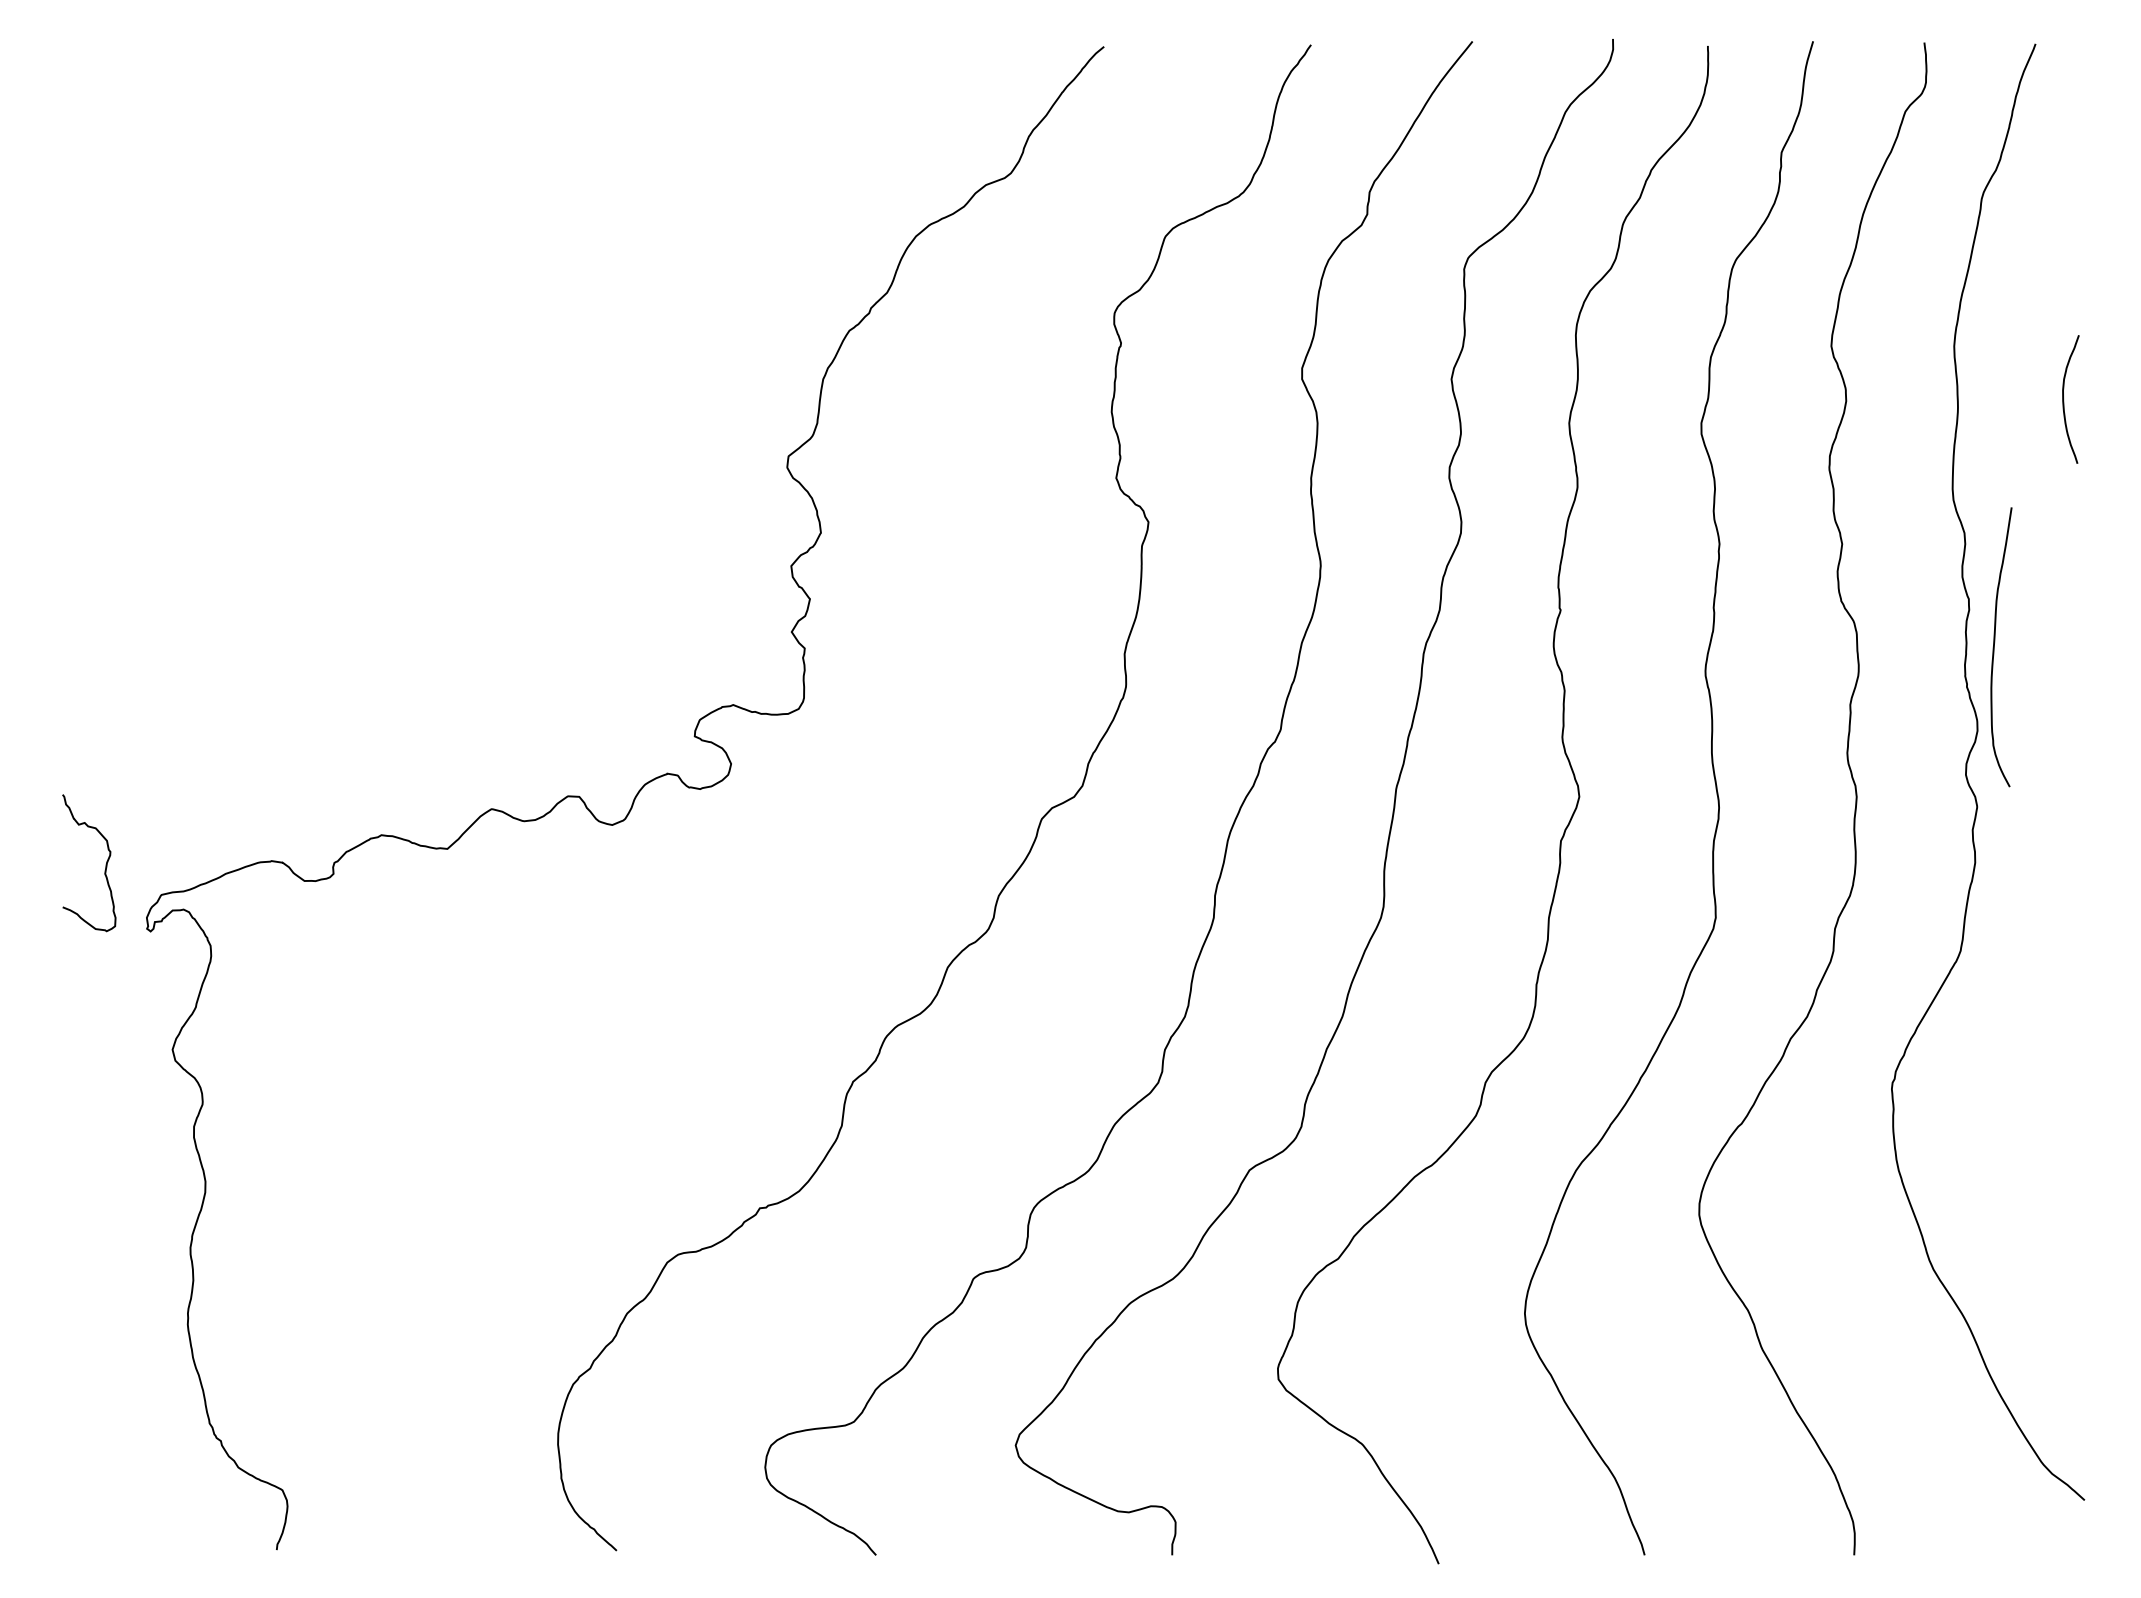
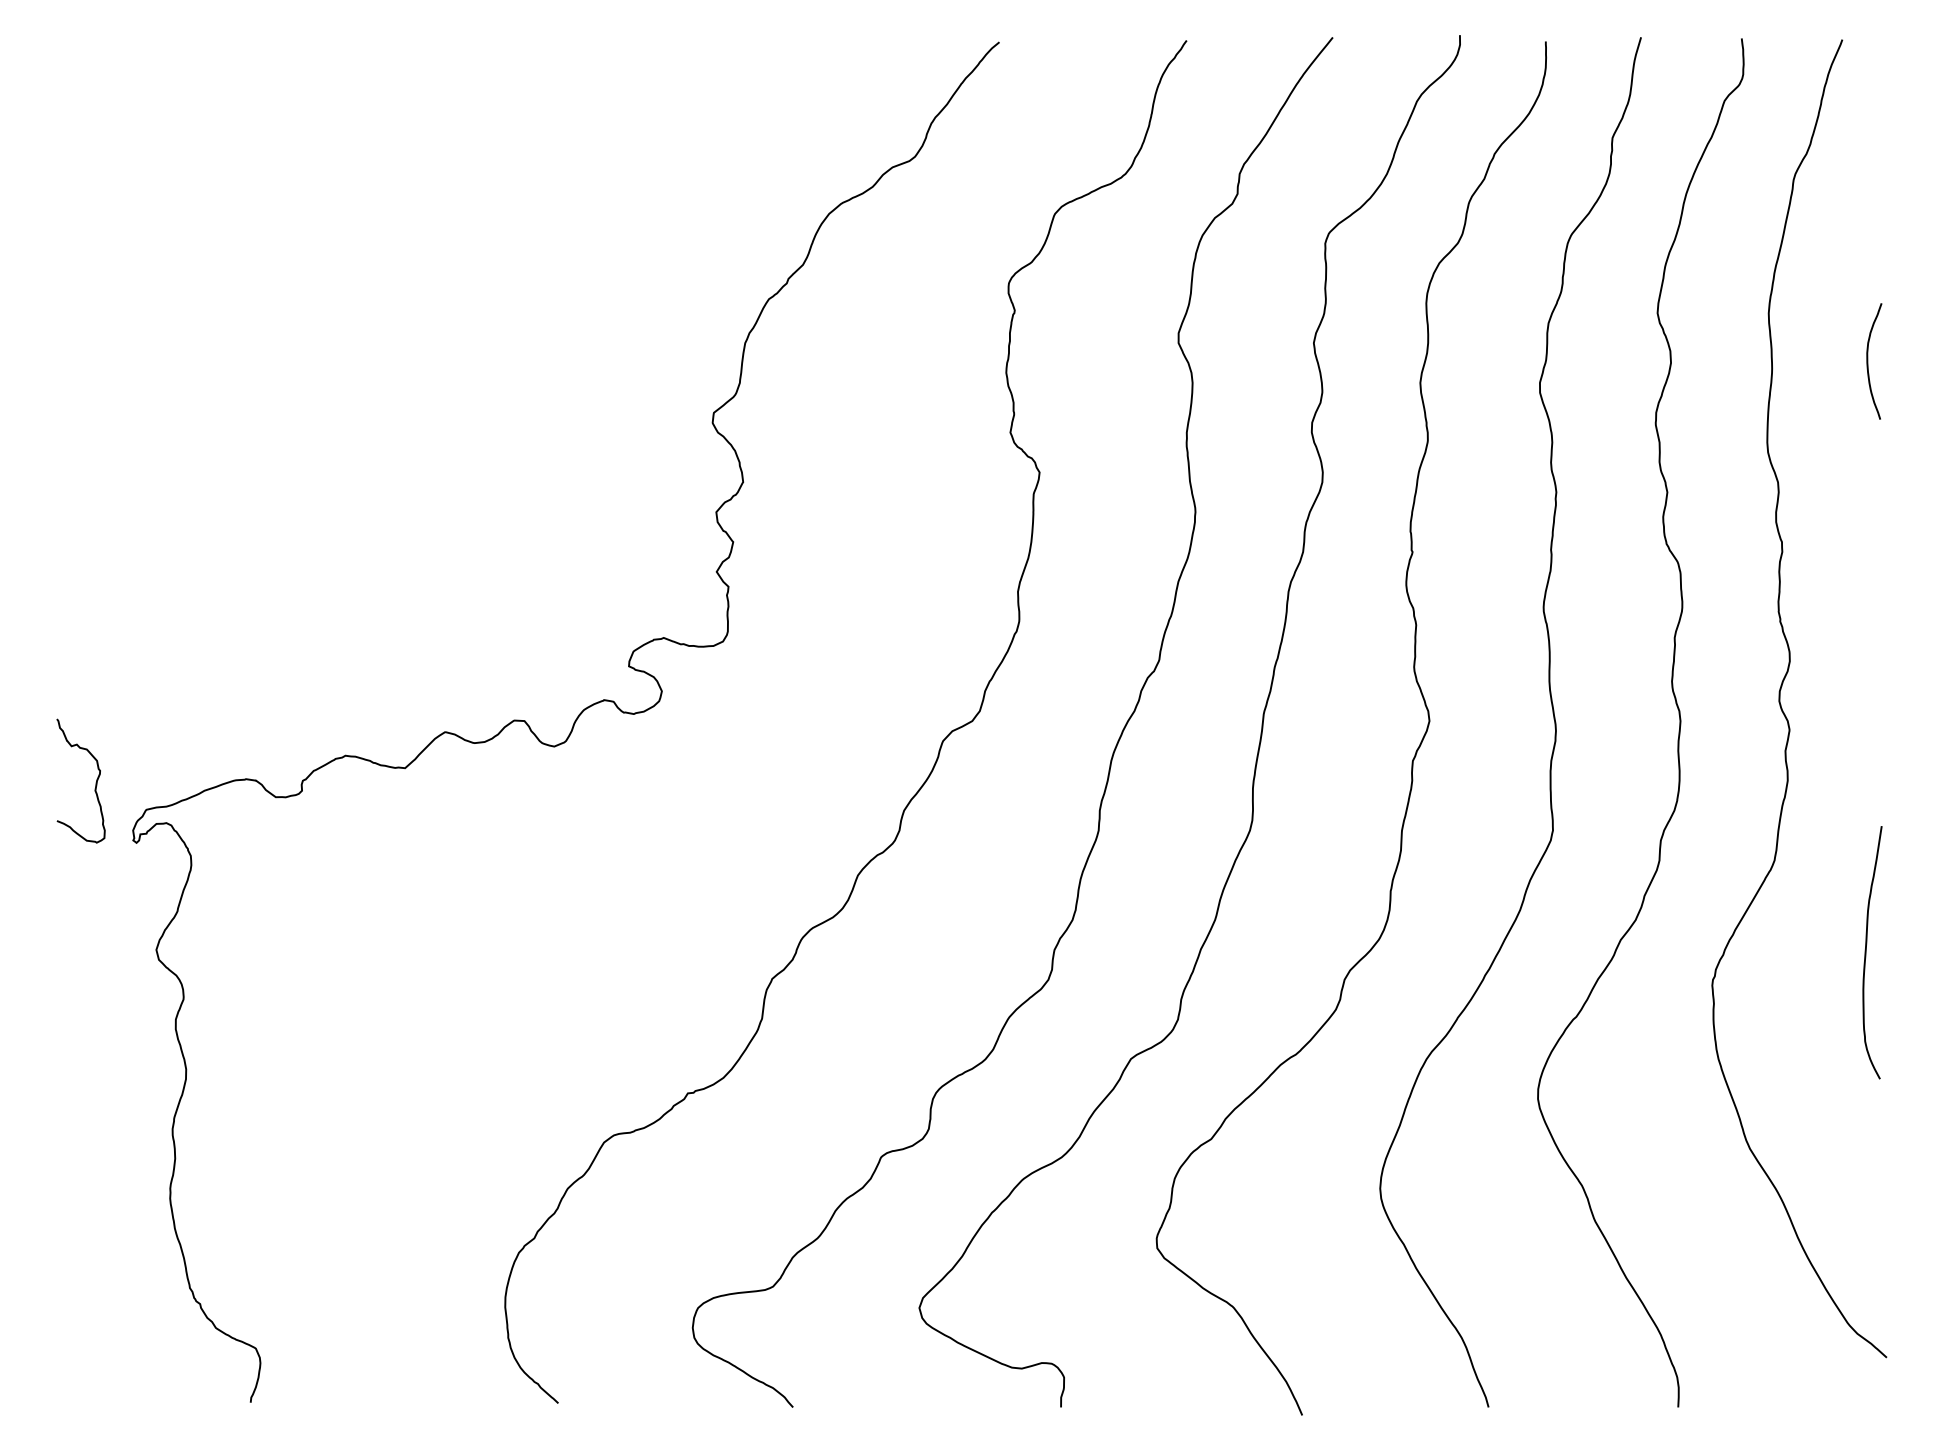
curve: (1994, 647) -> (1866, 952), moved

